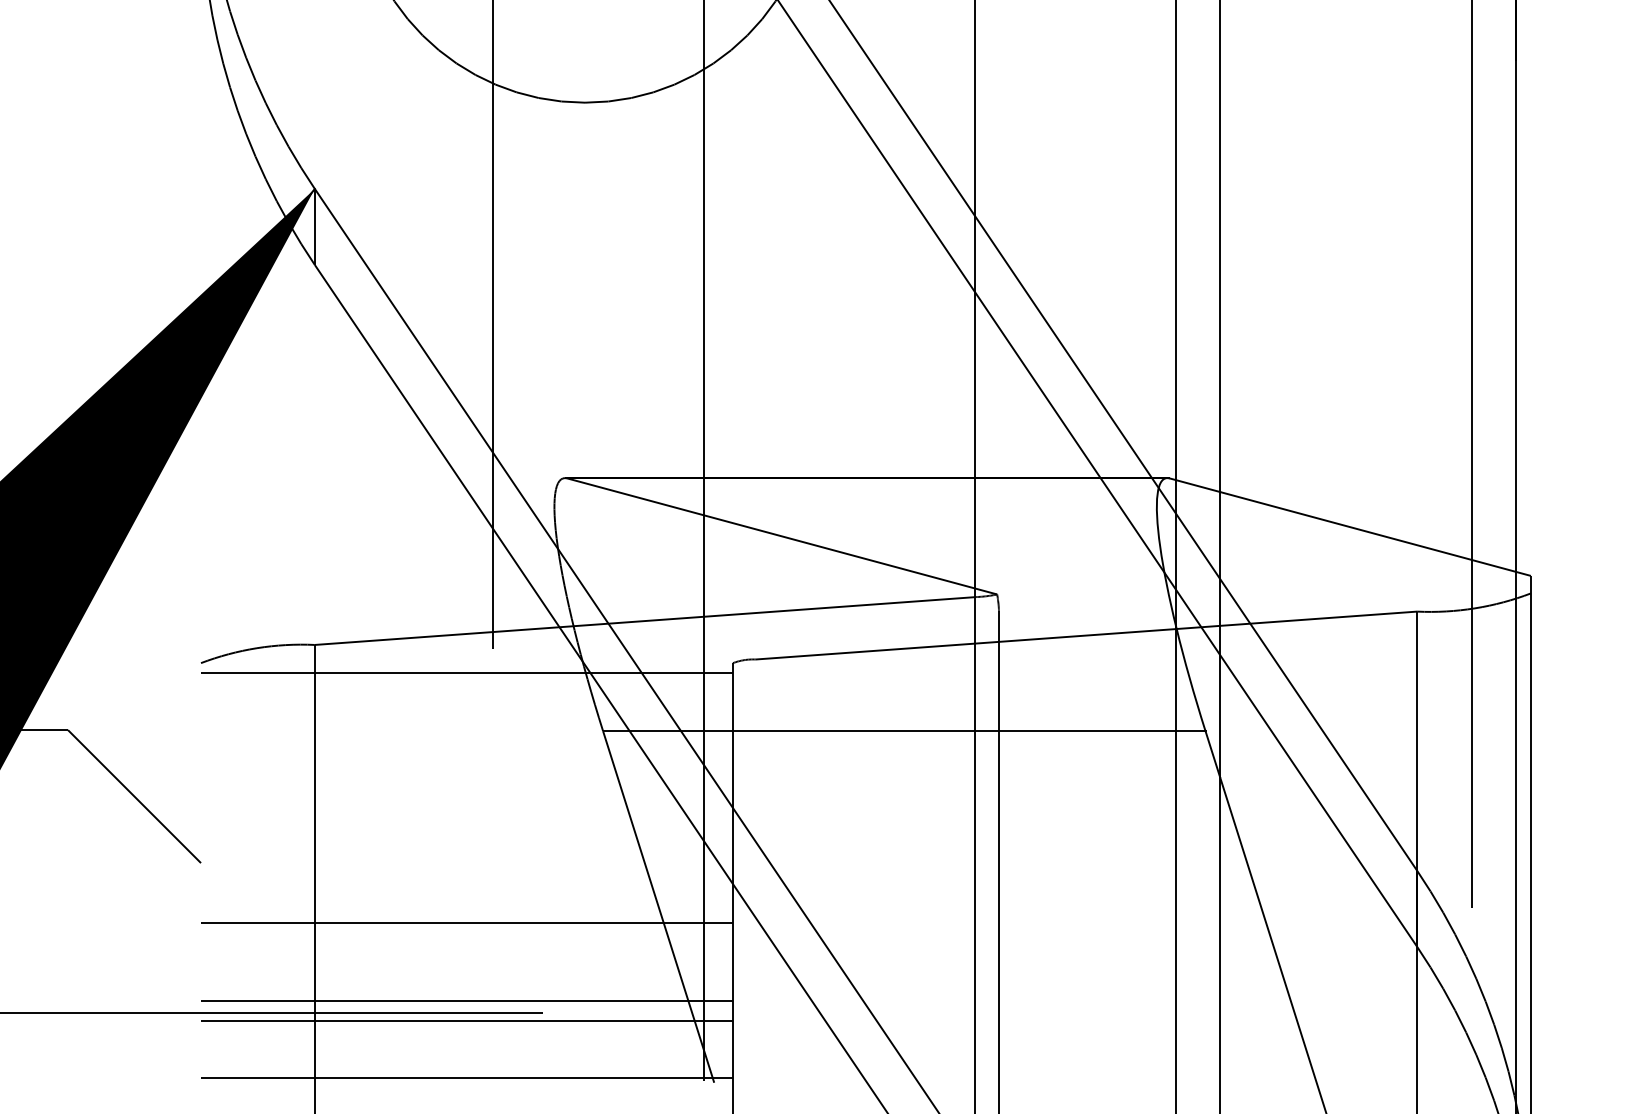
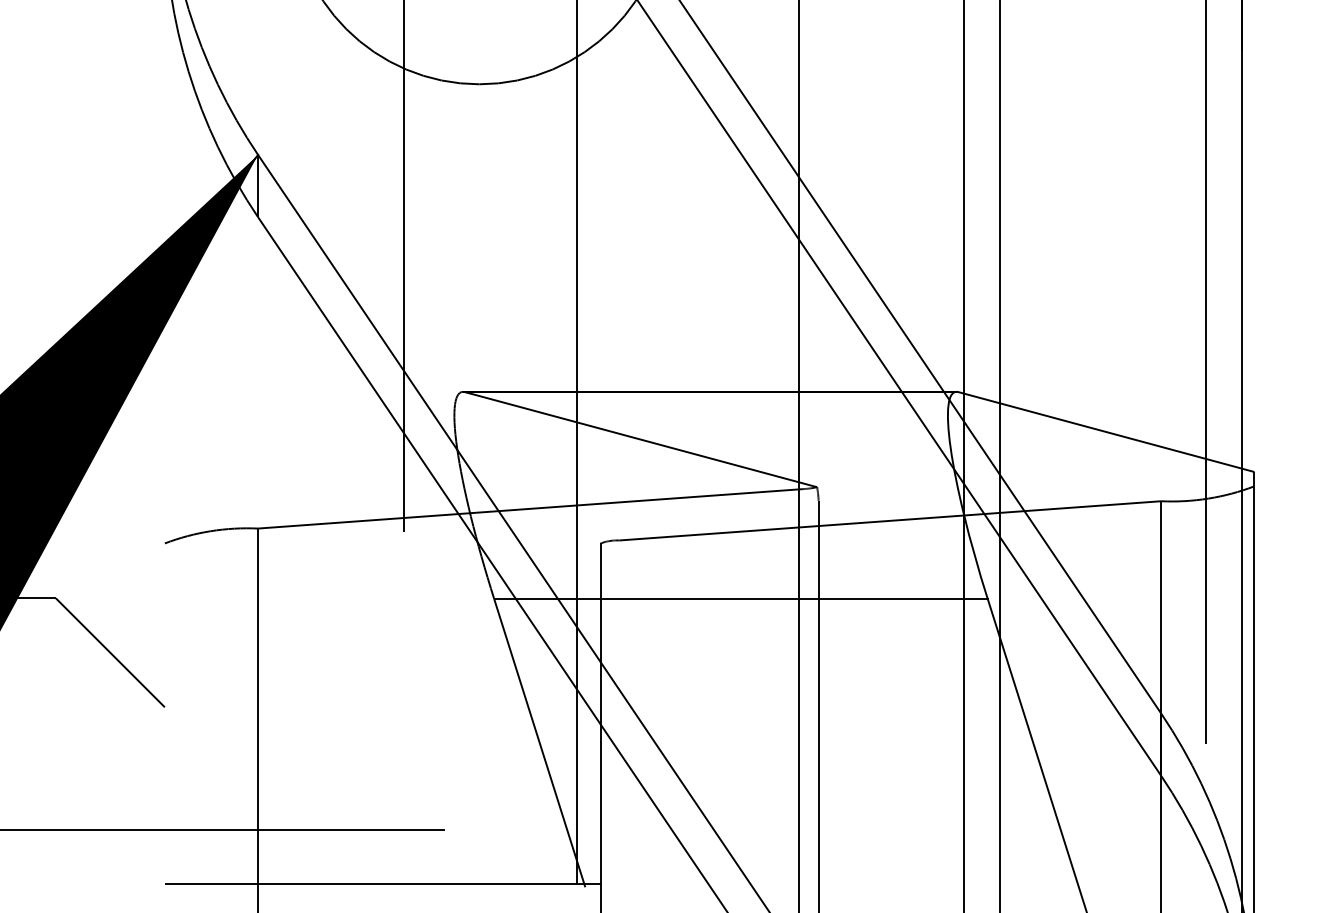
line: (466, 672) -> (382, 551), removed
line: (466, 923) -> (382, 756), removed
line: (466, 1001) -> (382, 820), removed
line: (466, 1020) -> (382, 836), removed

